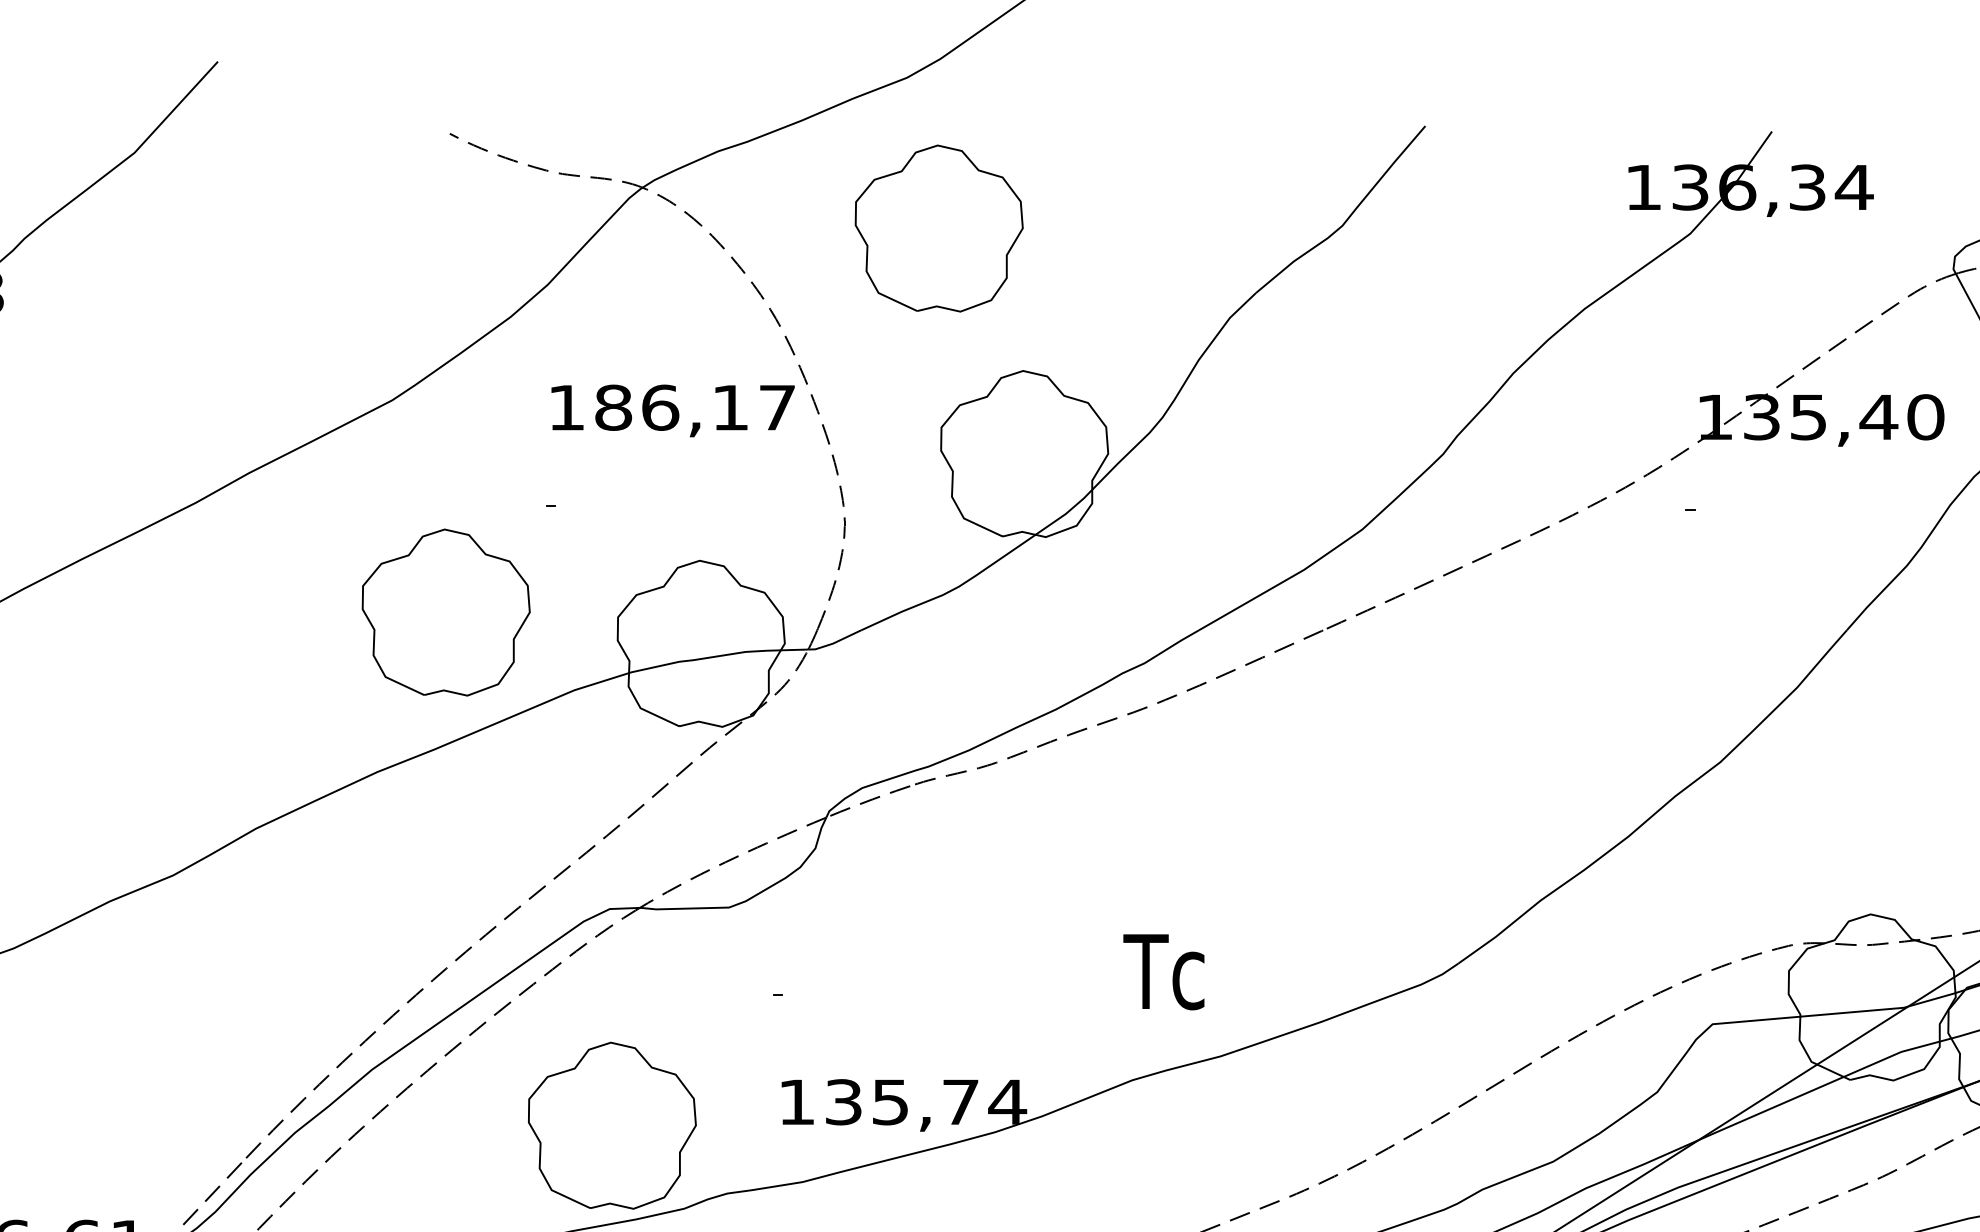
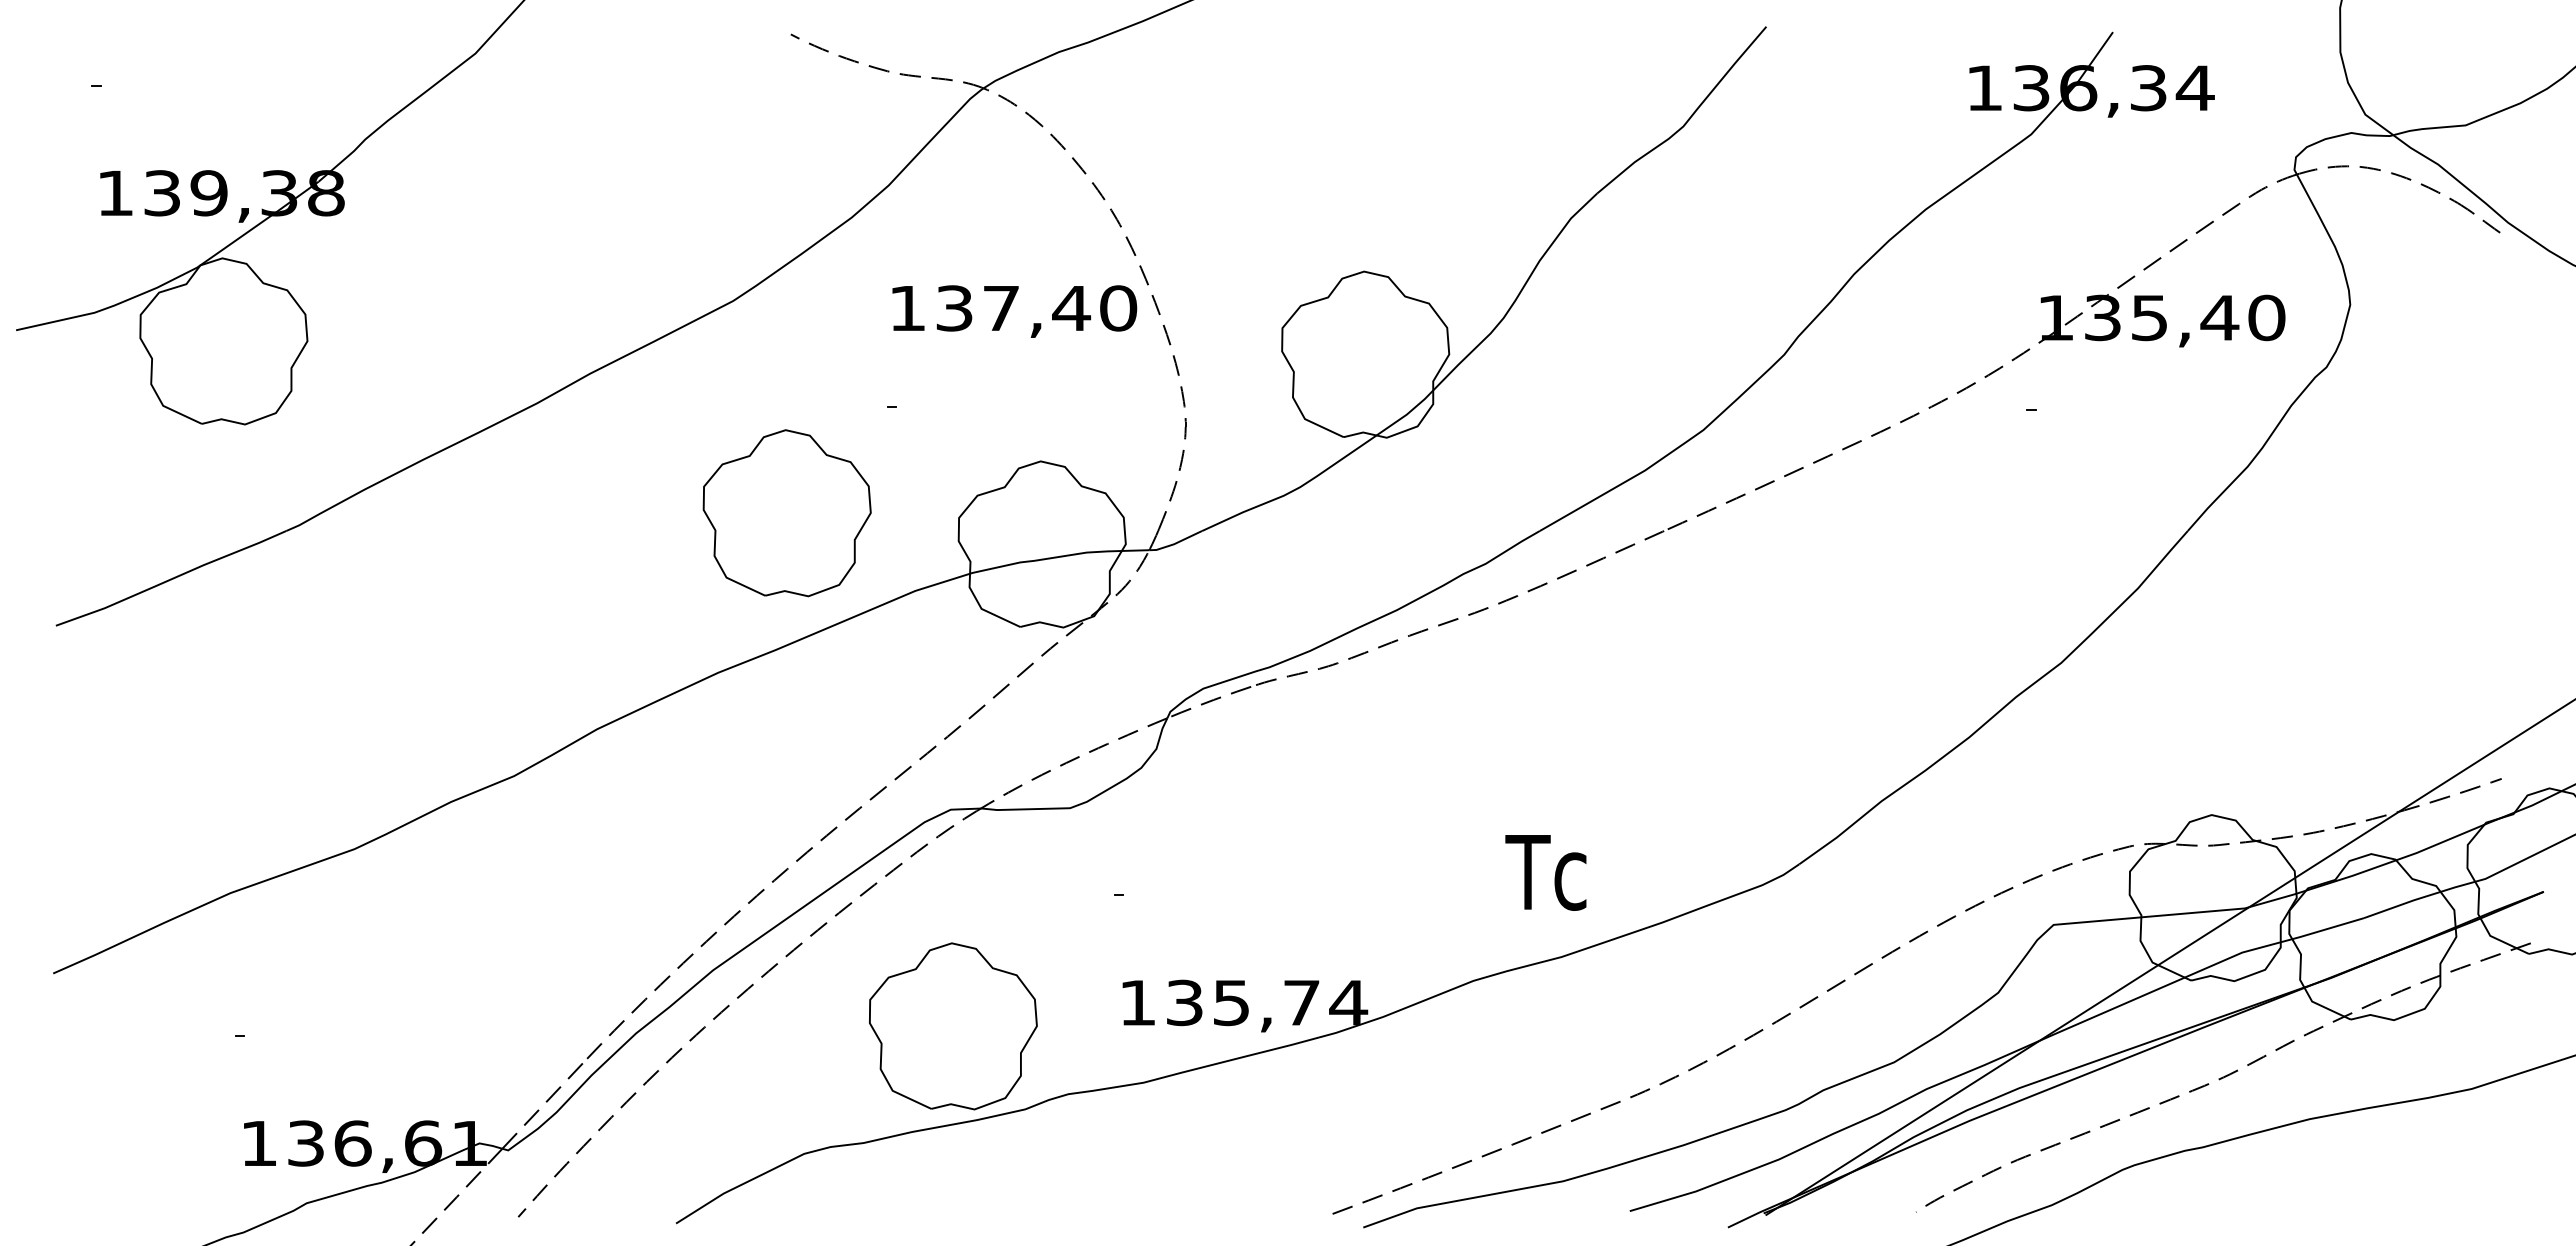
part: (938, 228) -> (1279, 129), removed
text: (695, 407) -> (1036, 308), 186,17 -> 137,40
text: (1163, 971) -> (1545, 872), moved

